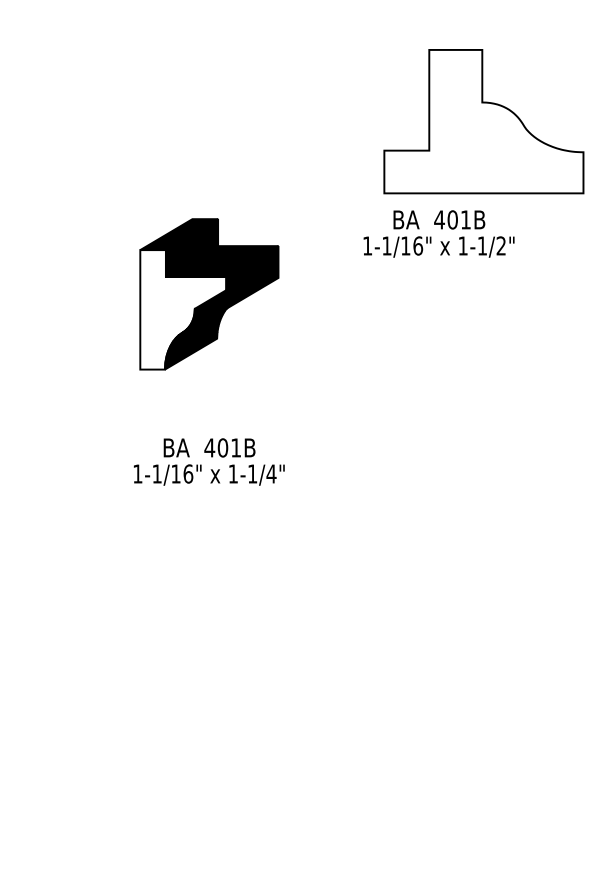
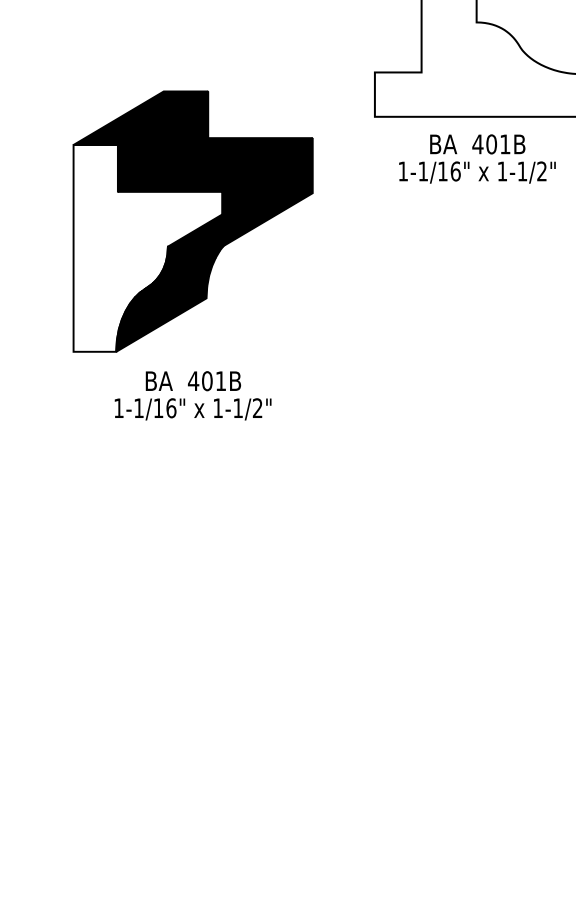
text: (438, 233) -> (476, 158), moved
part: (209, 294) -> (193, 221), size x1.67
text: (271, 473) -> (257, 407), 1-1/4" -> 1-1/2"

